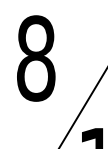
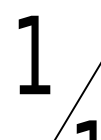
text: (35, 57) -> (33, 54), 8 -> 1

